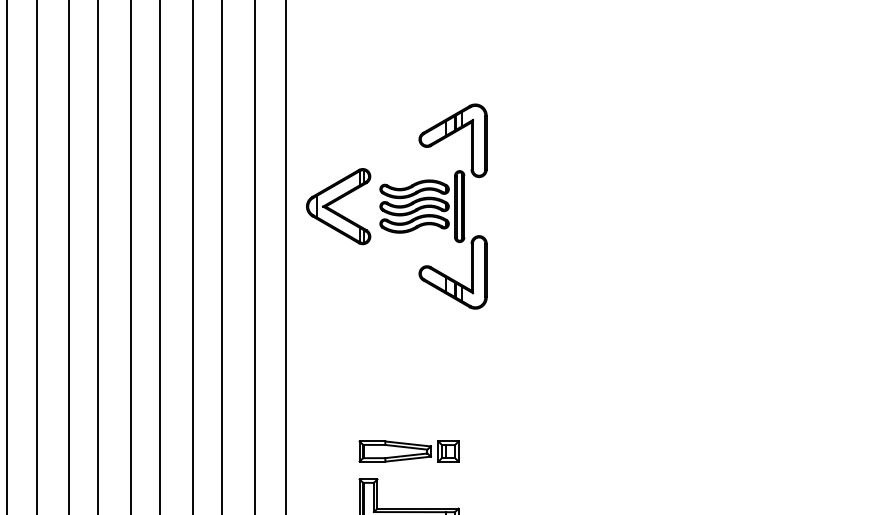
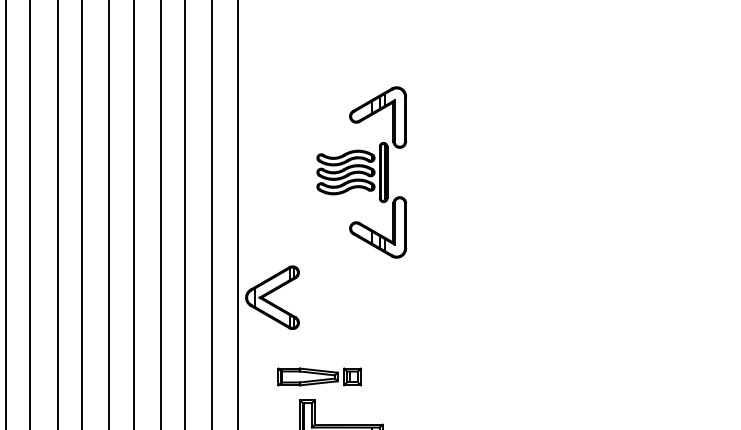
part: (338, 206) -> (272, 297), moved
part: (408, 451) -> (319, 376), moved

